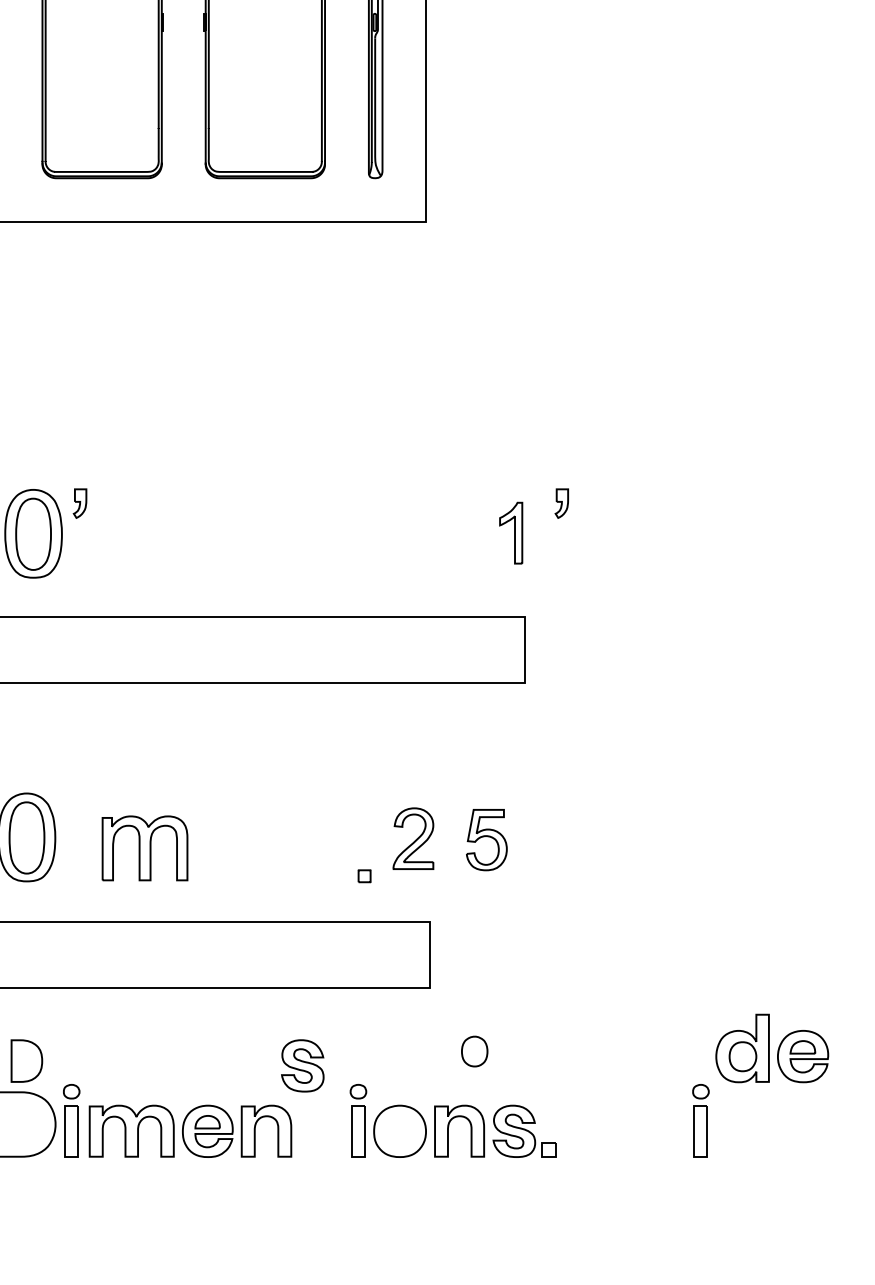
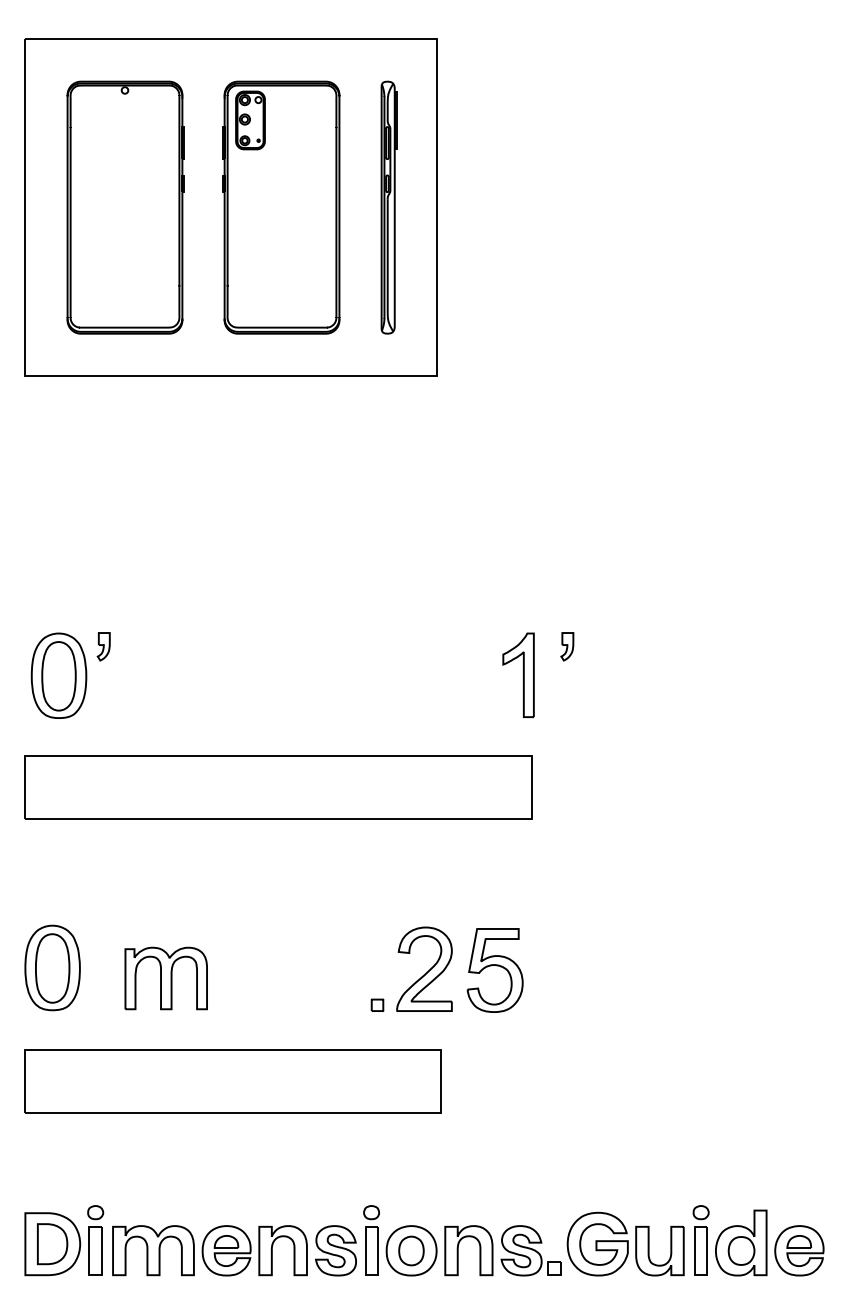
part: (511, 532) -> (518, 674), size x1.43
part: (413, 837) -> (424, 968), size x1.43
part: (486, 840) -> (494, 970), size x1.43
part: (771, 1047) -> (769, 1242), moved
part: (474, 1051) -> (411, 1250), moved
part: (26, 1061) -> (52, 1244), moved
part: (302, 1065) -> (335, 1250), moved
part: (622, 1123) -> (625, 1243), added

